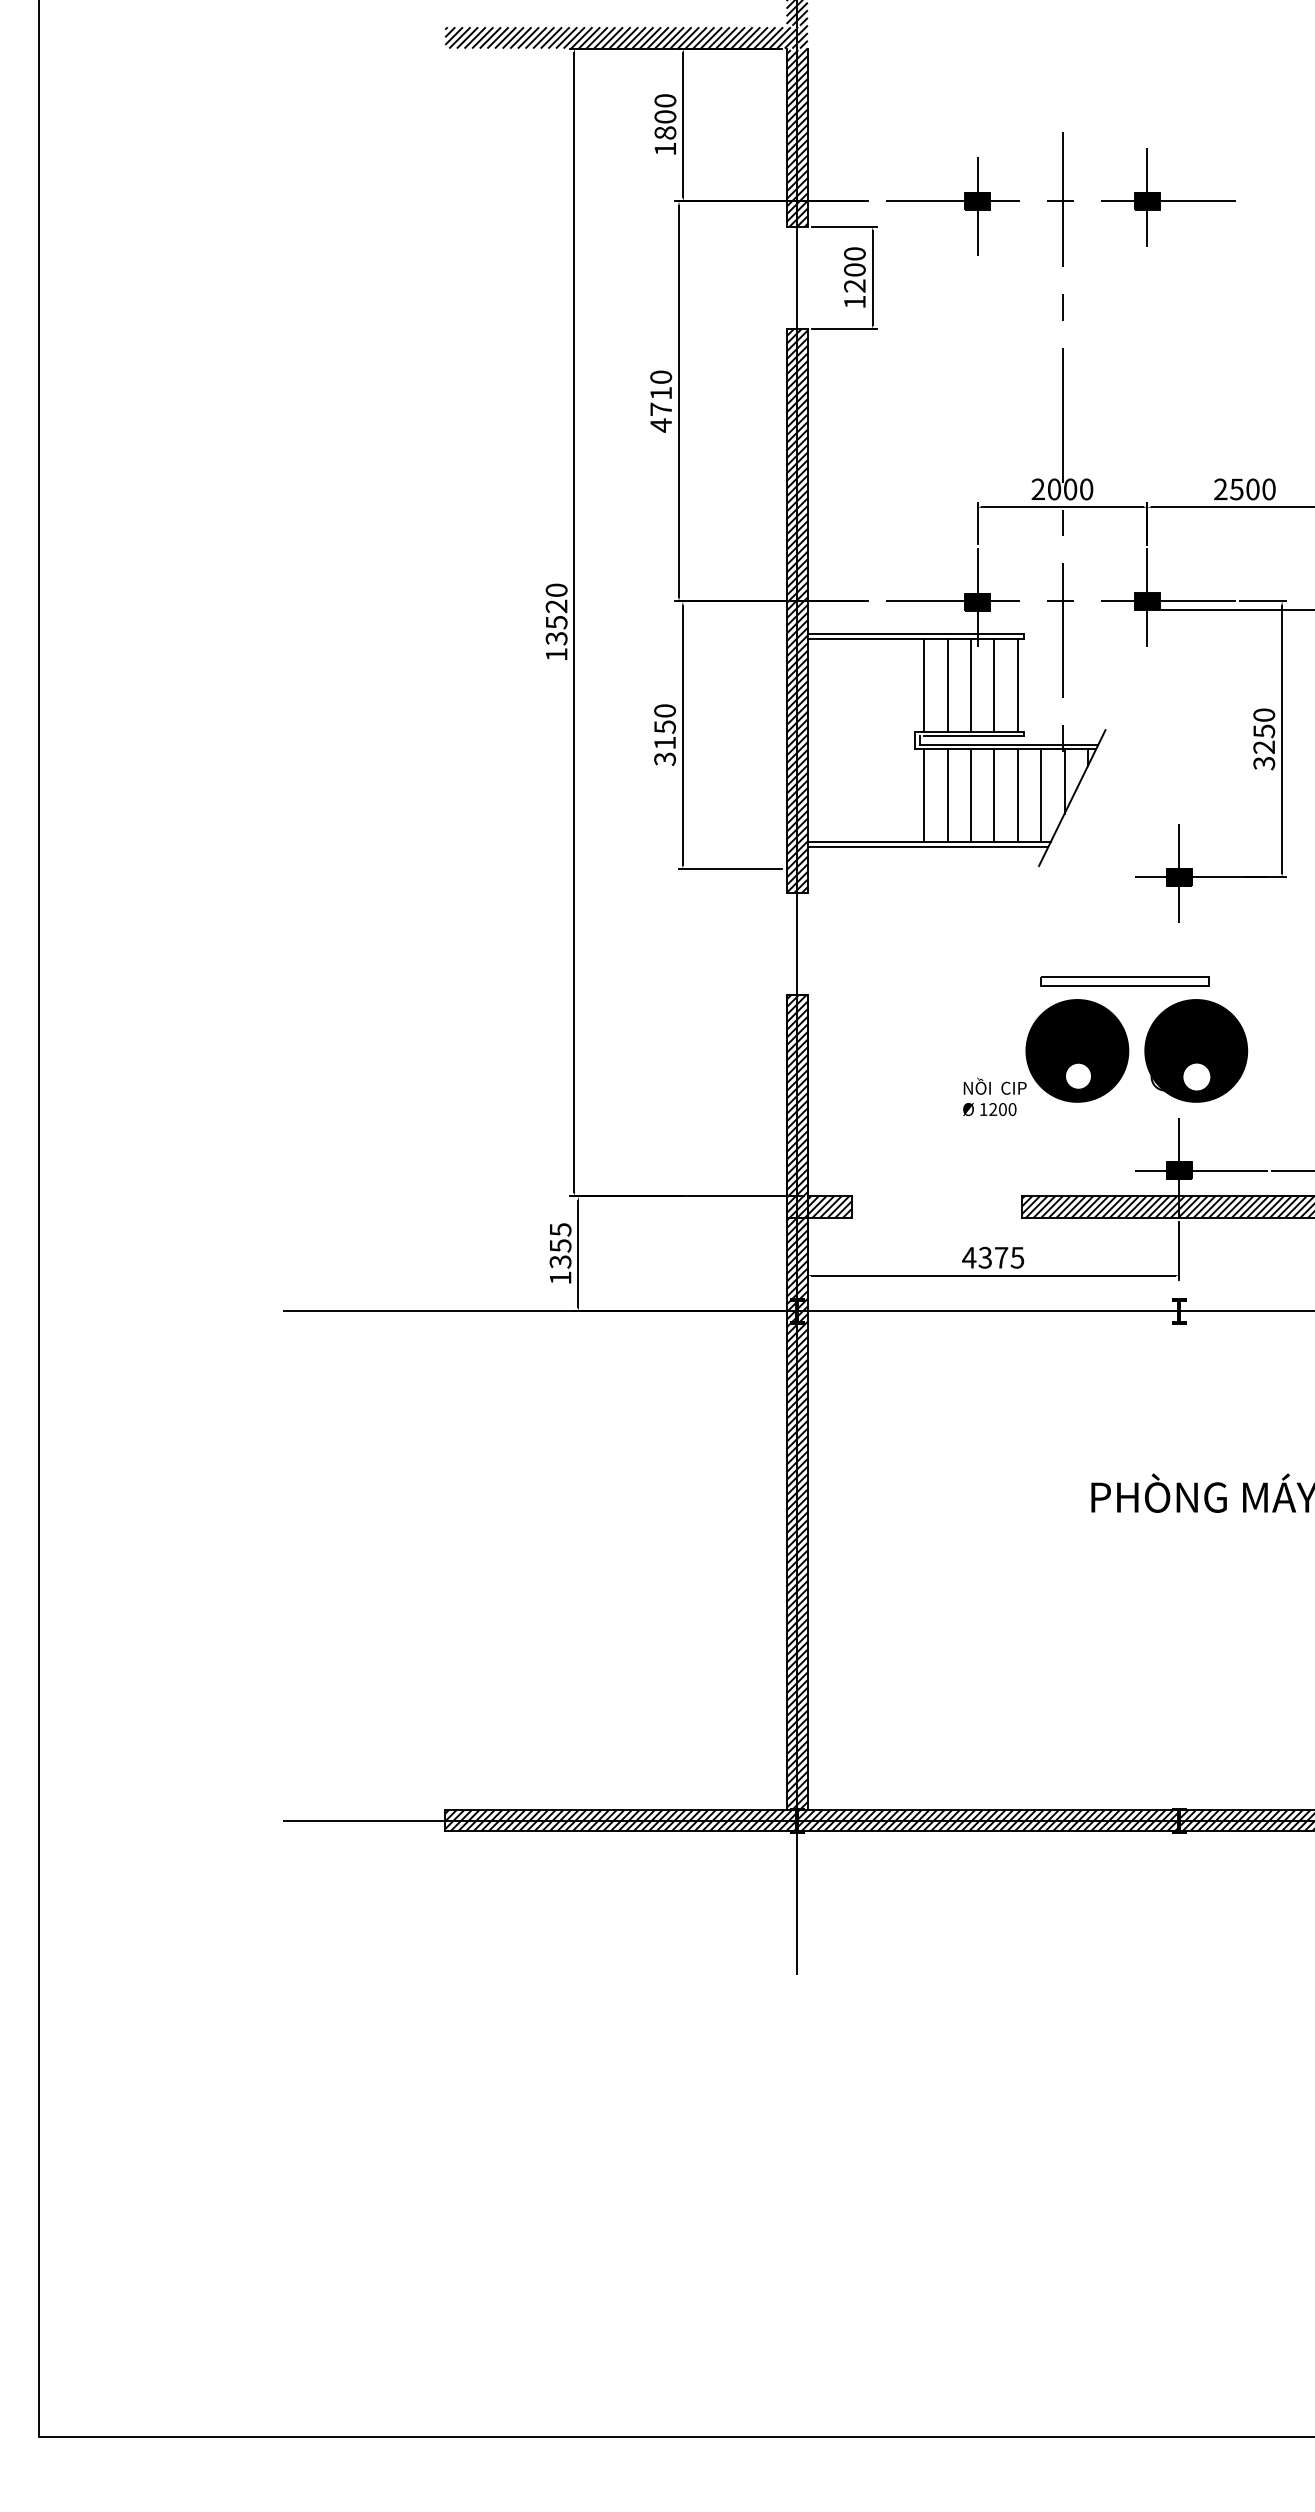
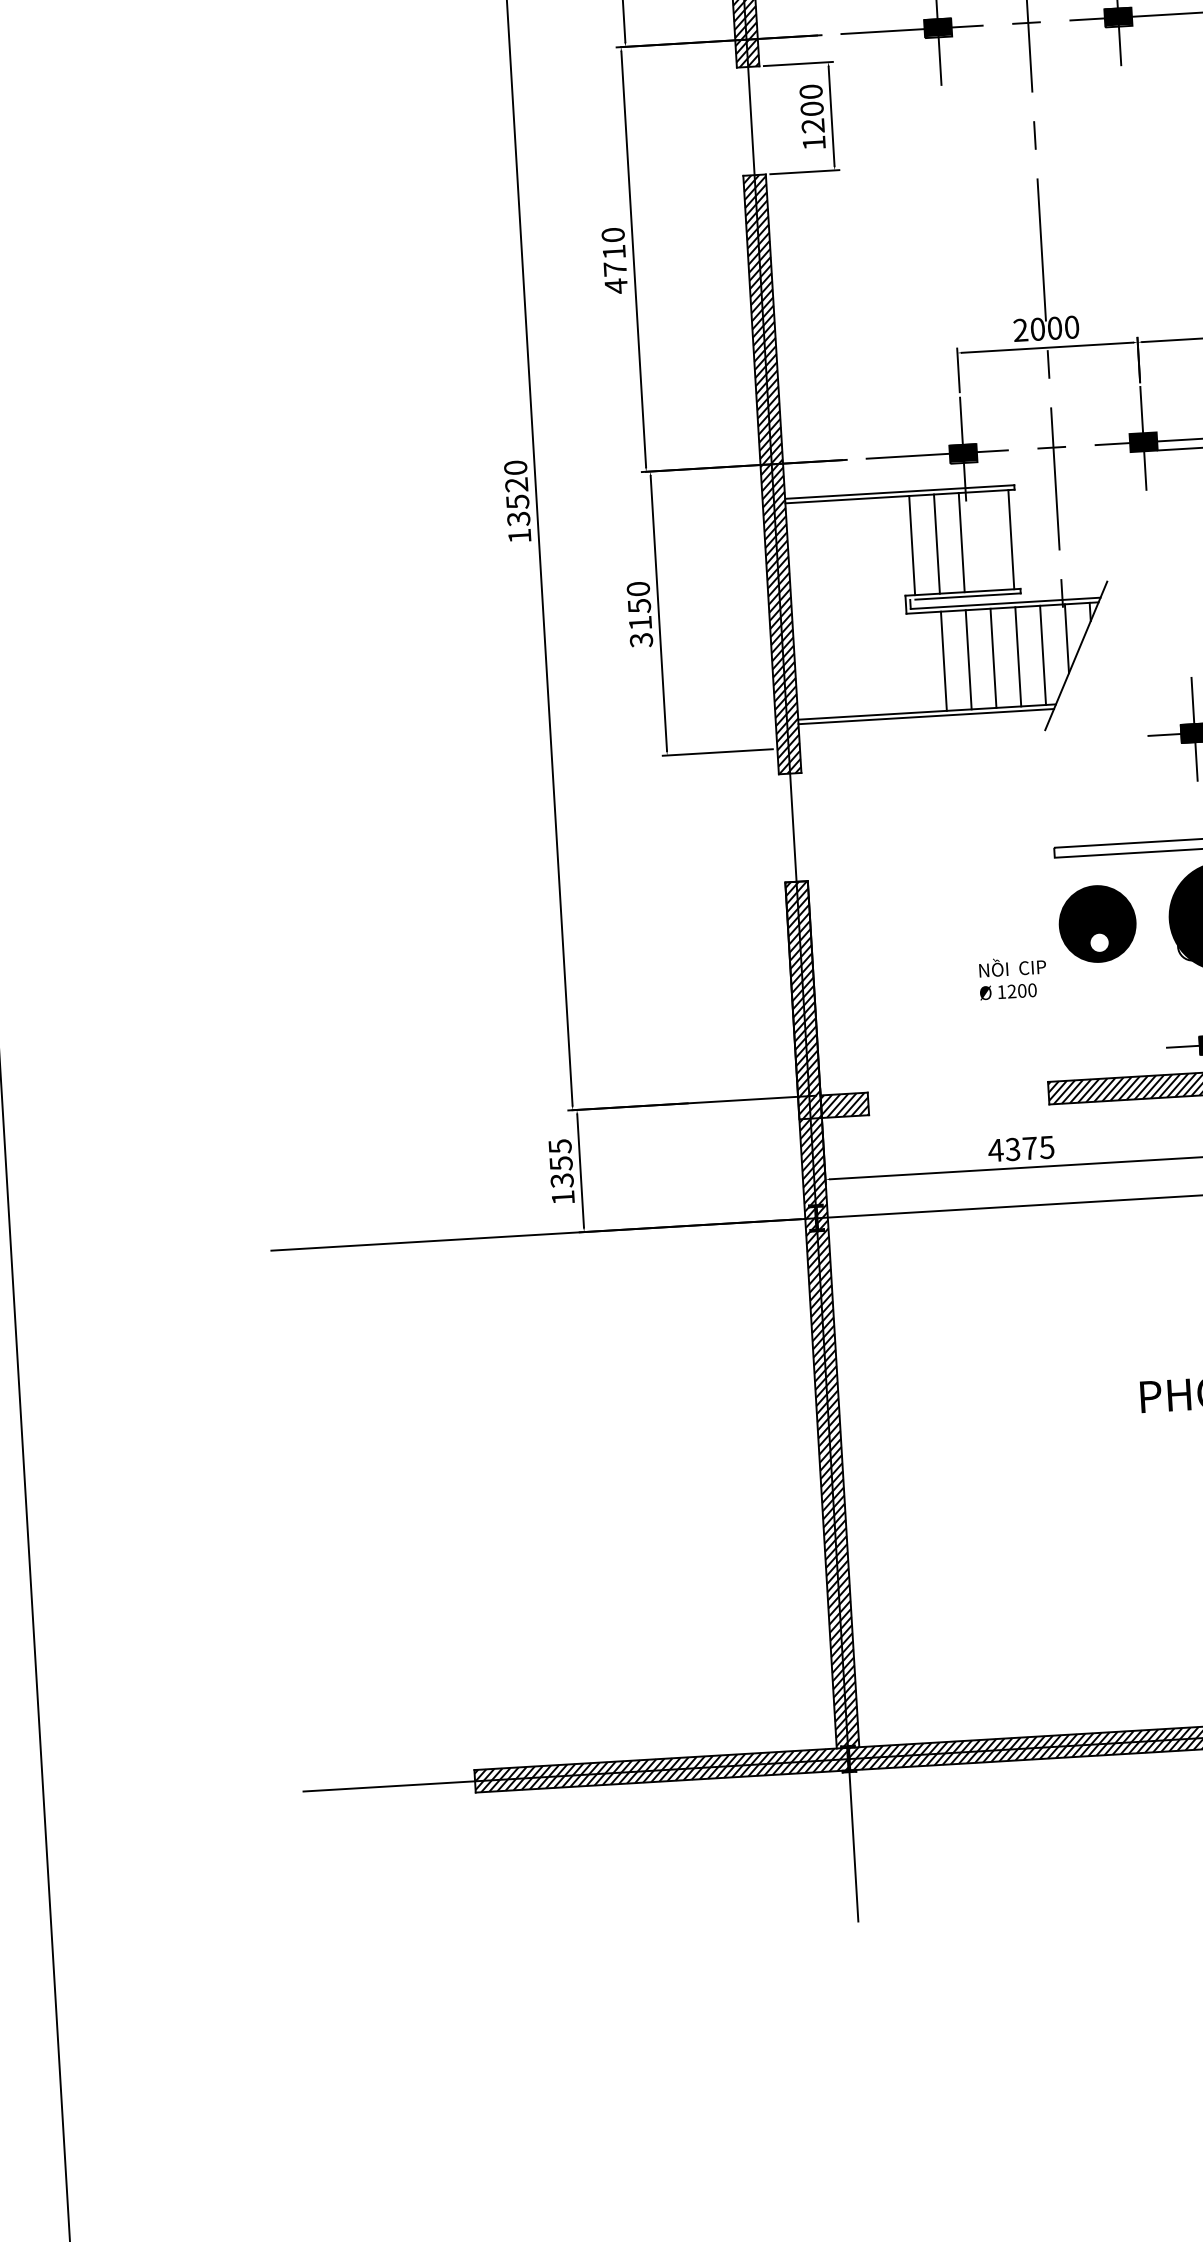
line: (994, 685) -> (986, 541), removed
line: (924, 795) -> (919, 662), removed
part: (1077, 1050) -> (1097, 923), size x0.7

